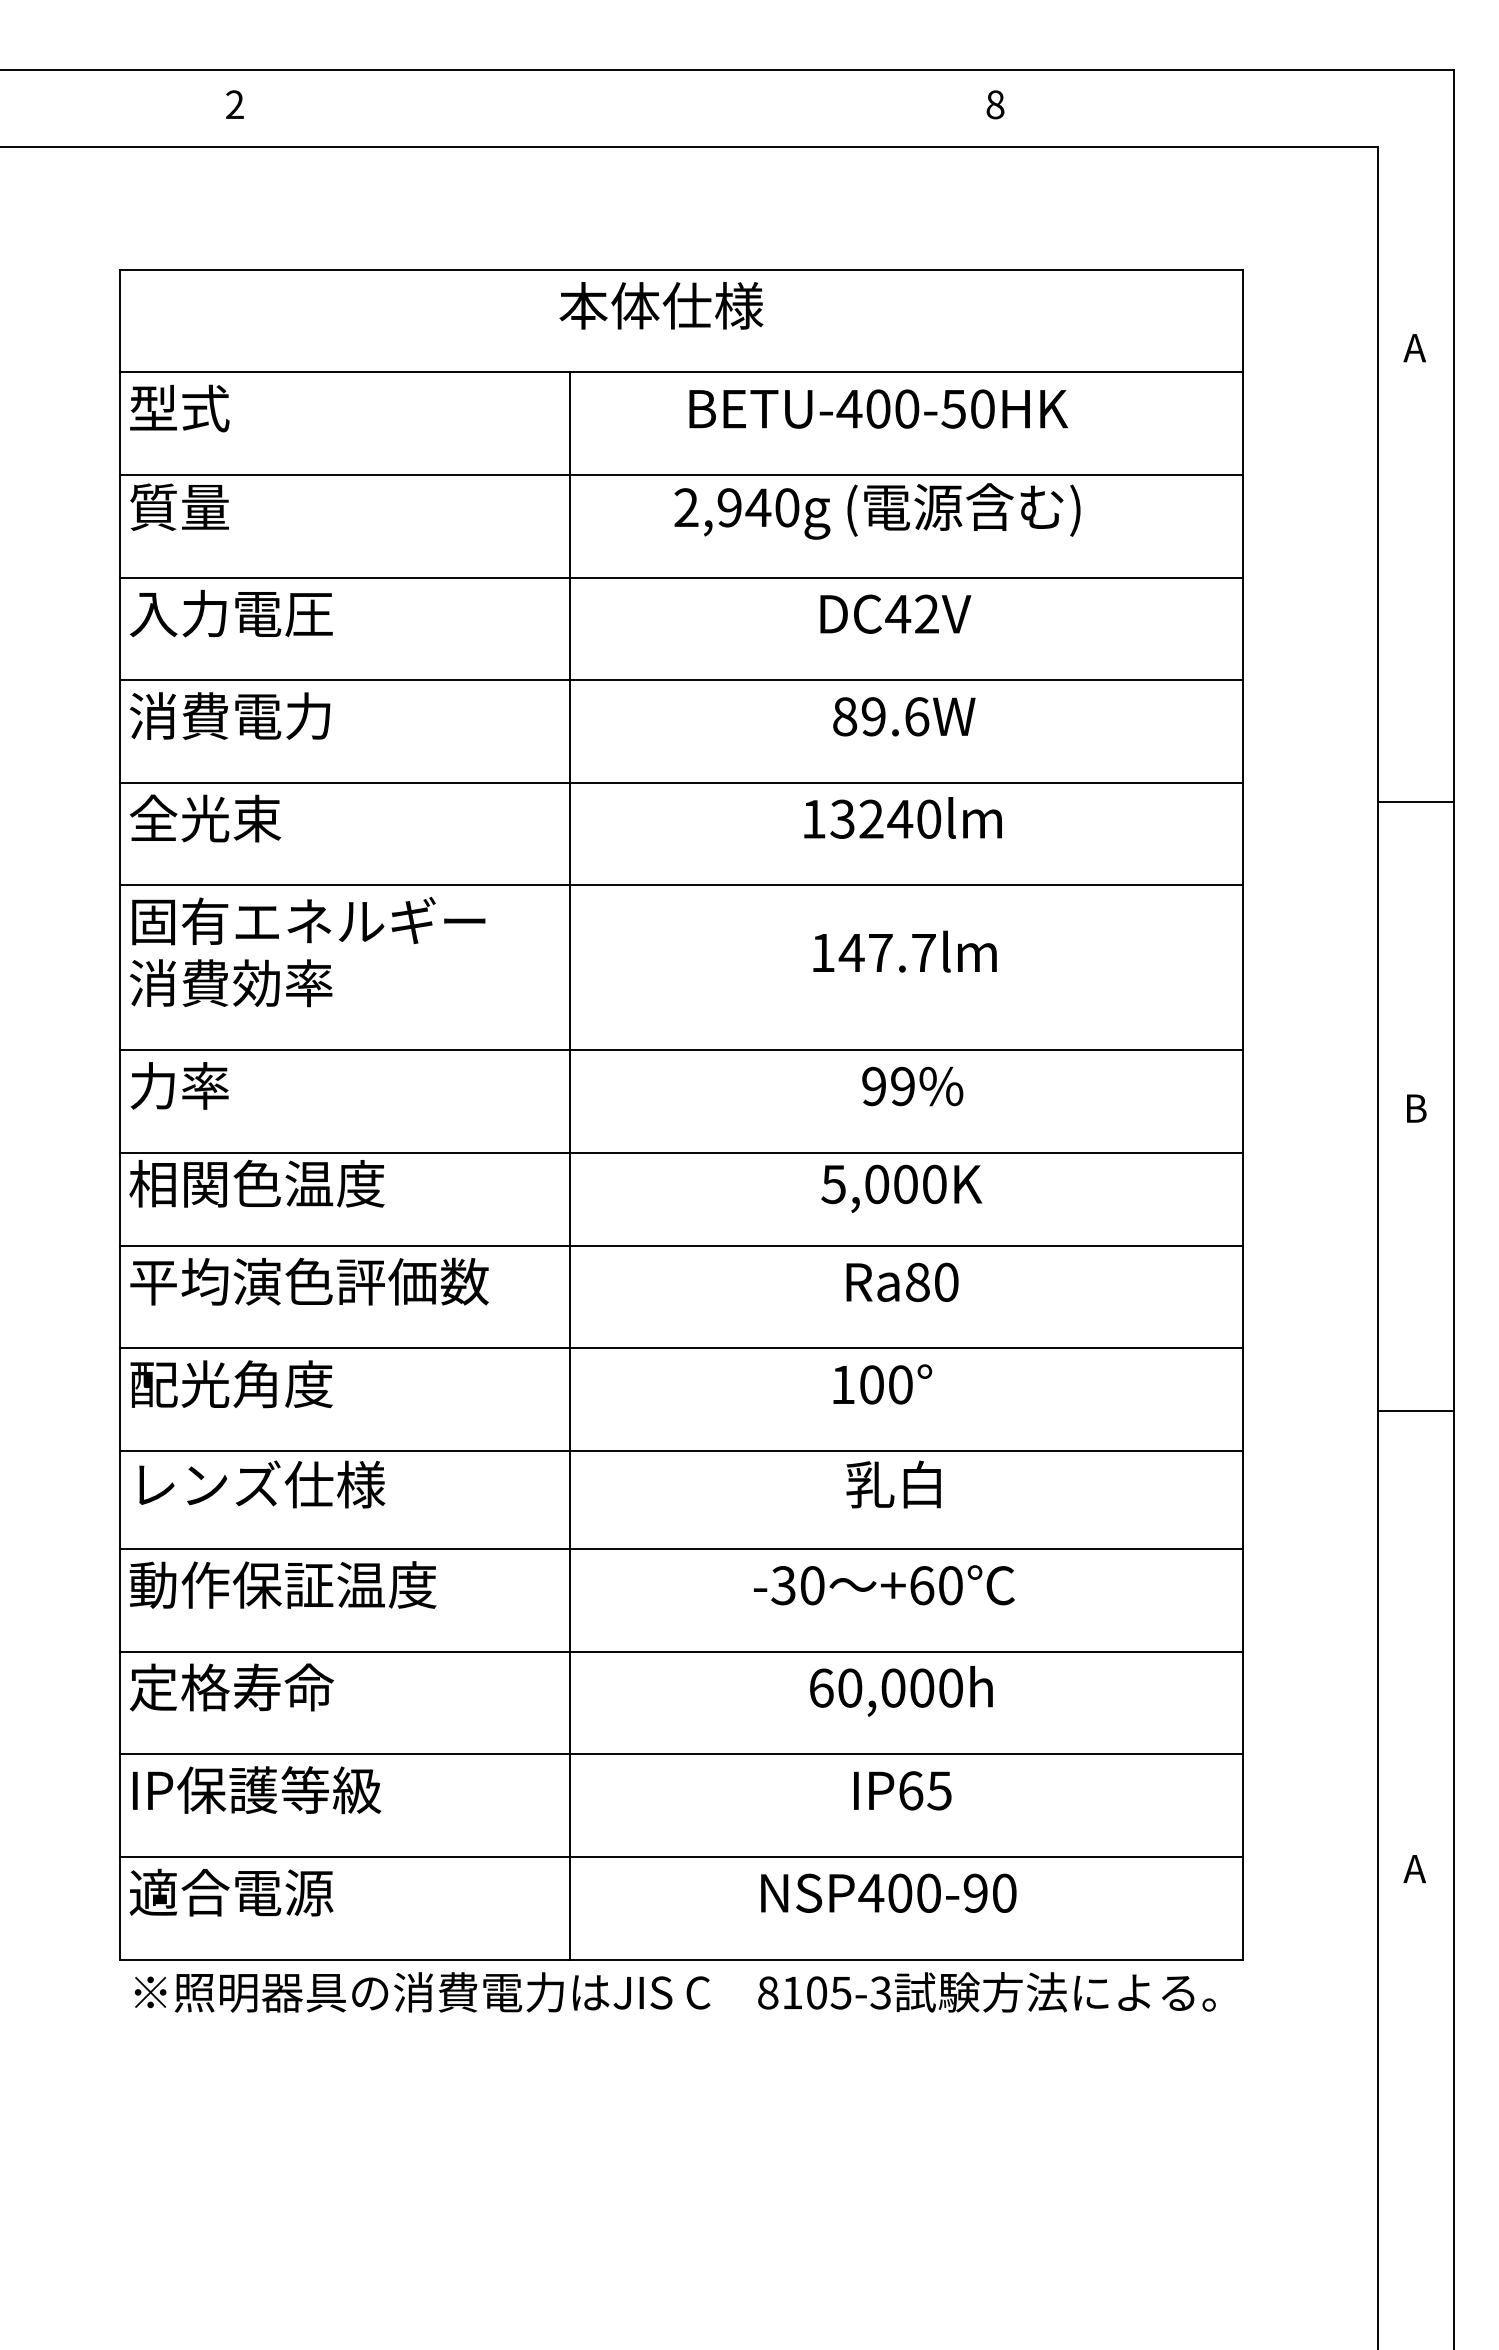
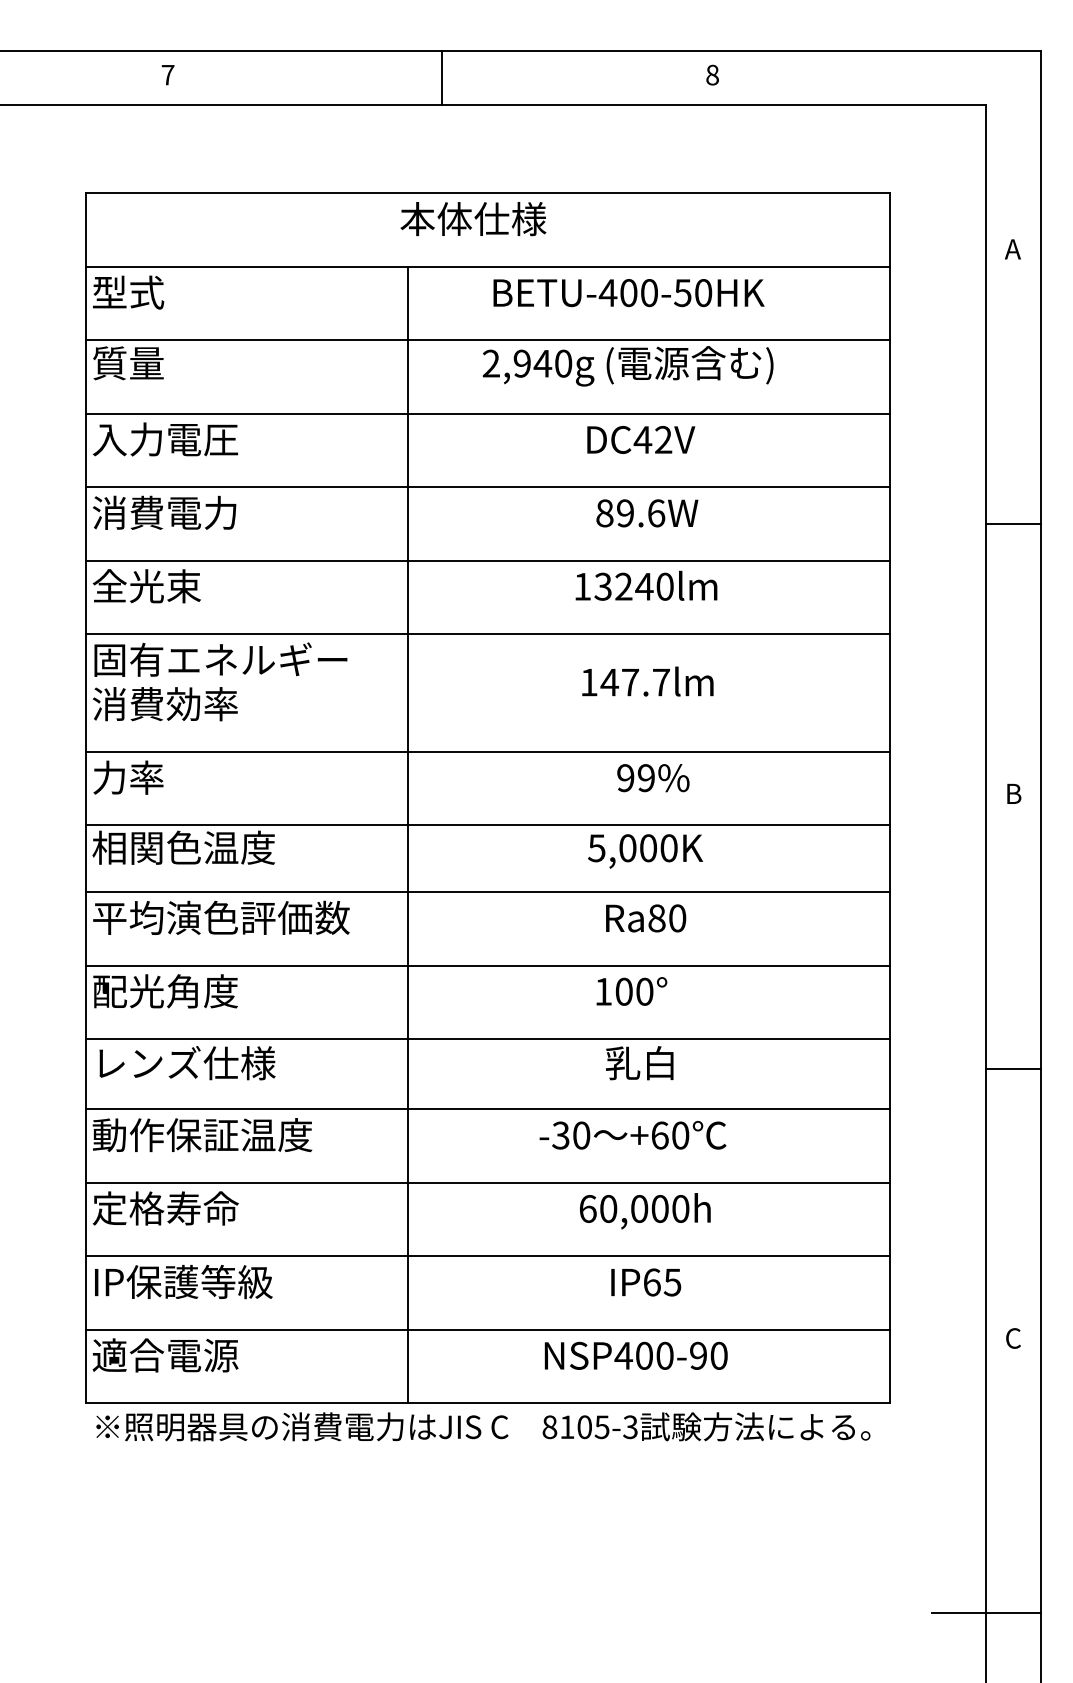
text: (234, 104) -> (167, 74), 2 -> 7
line: (617, 108) -> (441, 77), added
line: (1415, 802) -> (1013, 524), moved
line: (1415, 1410) -> (1013, 1068), moved
text: (1414, 1868) -> (1012, 1338), A -> C
line: (1377, 2252) -> (986, 1613), added

